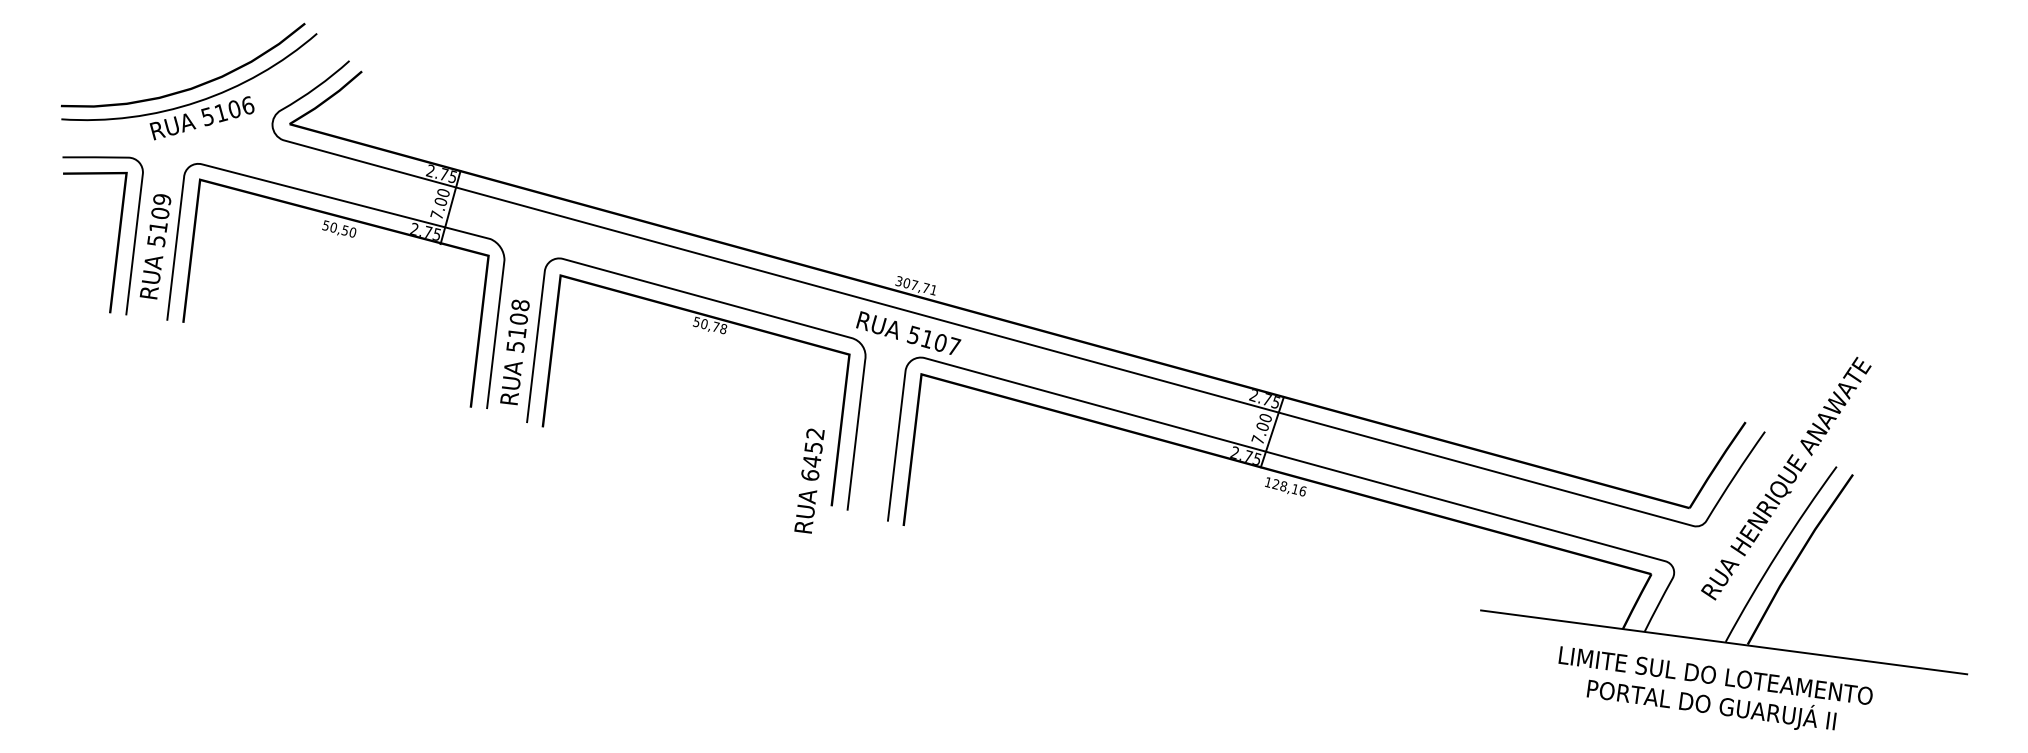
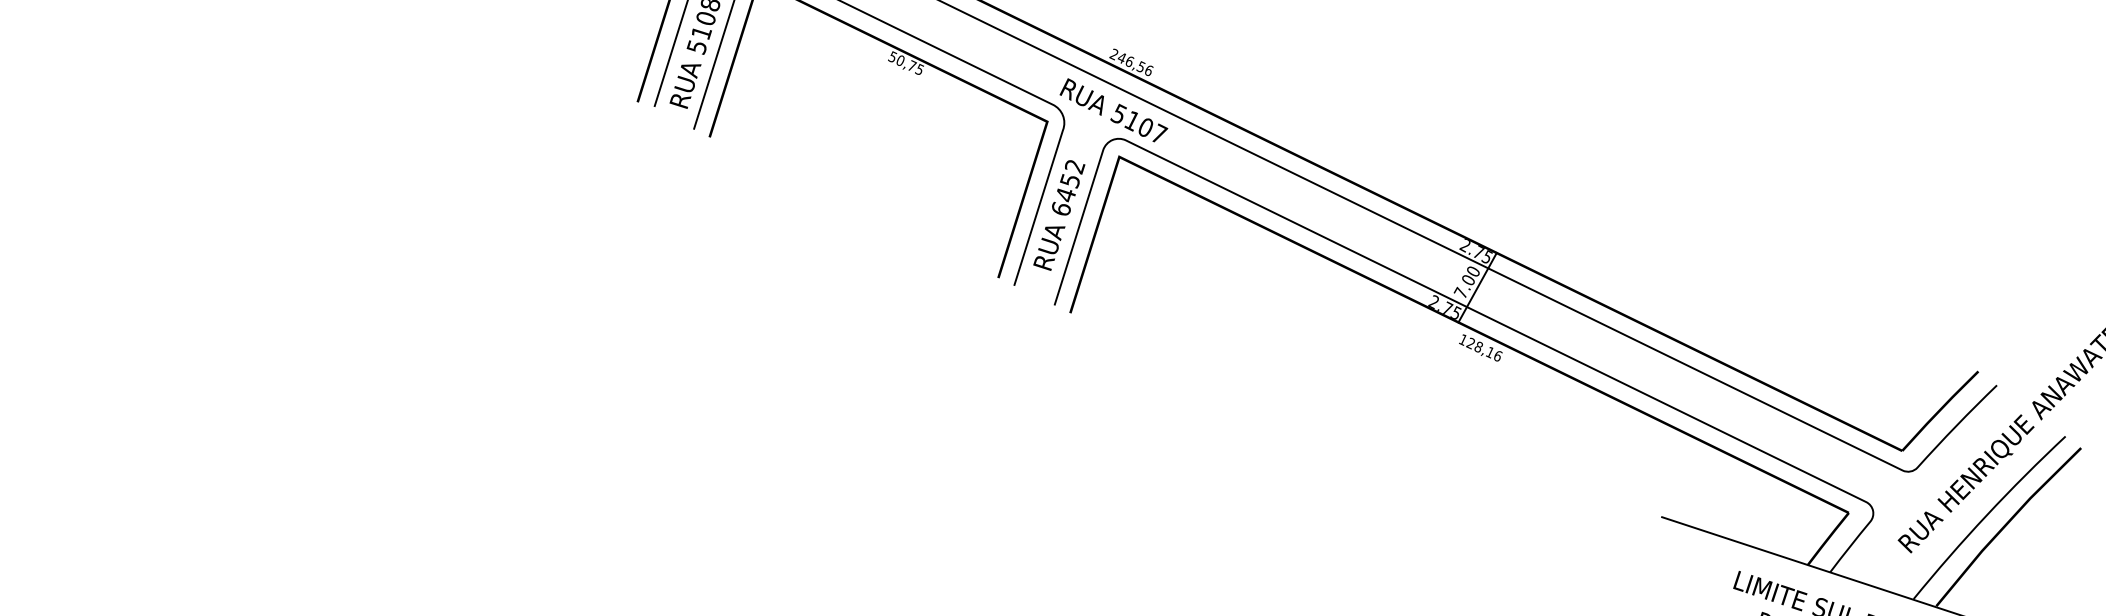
text: (916, 285) -> (1131, 62), 307,71 -> 246,56
text: (723, 328) -> (919, 69), 50,78 -> 50,75
text: (809, 480) -> (1059, 214), moved

